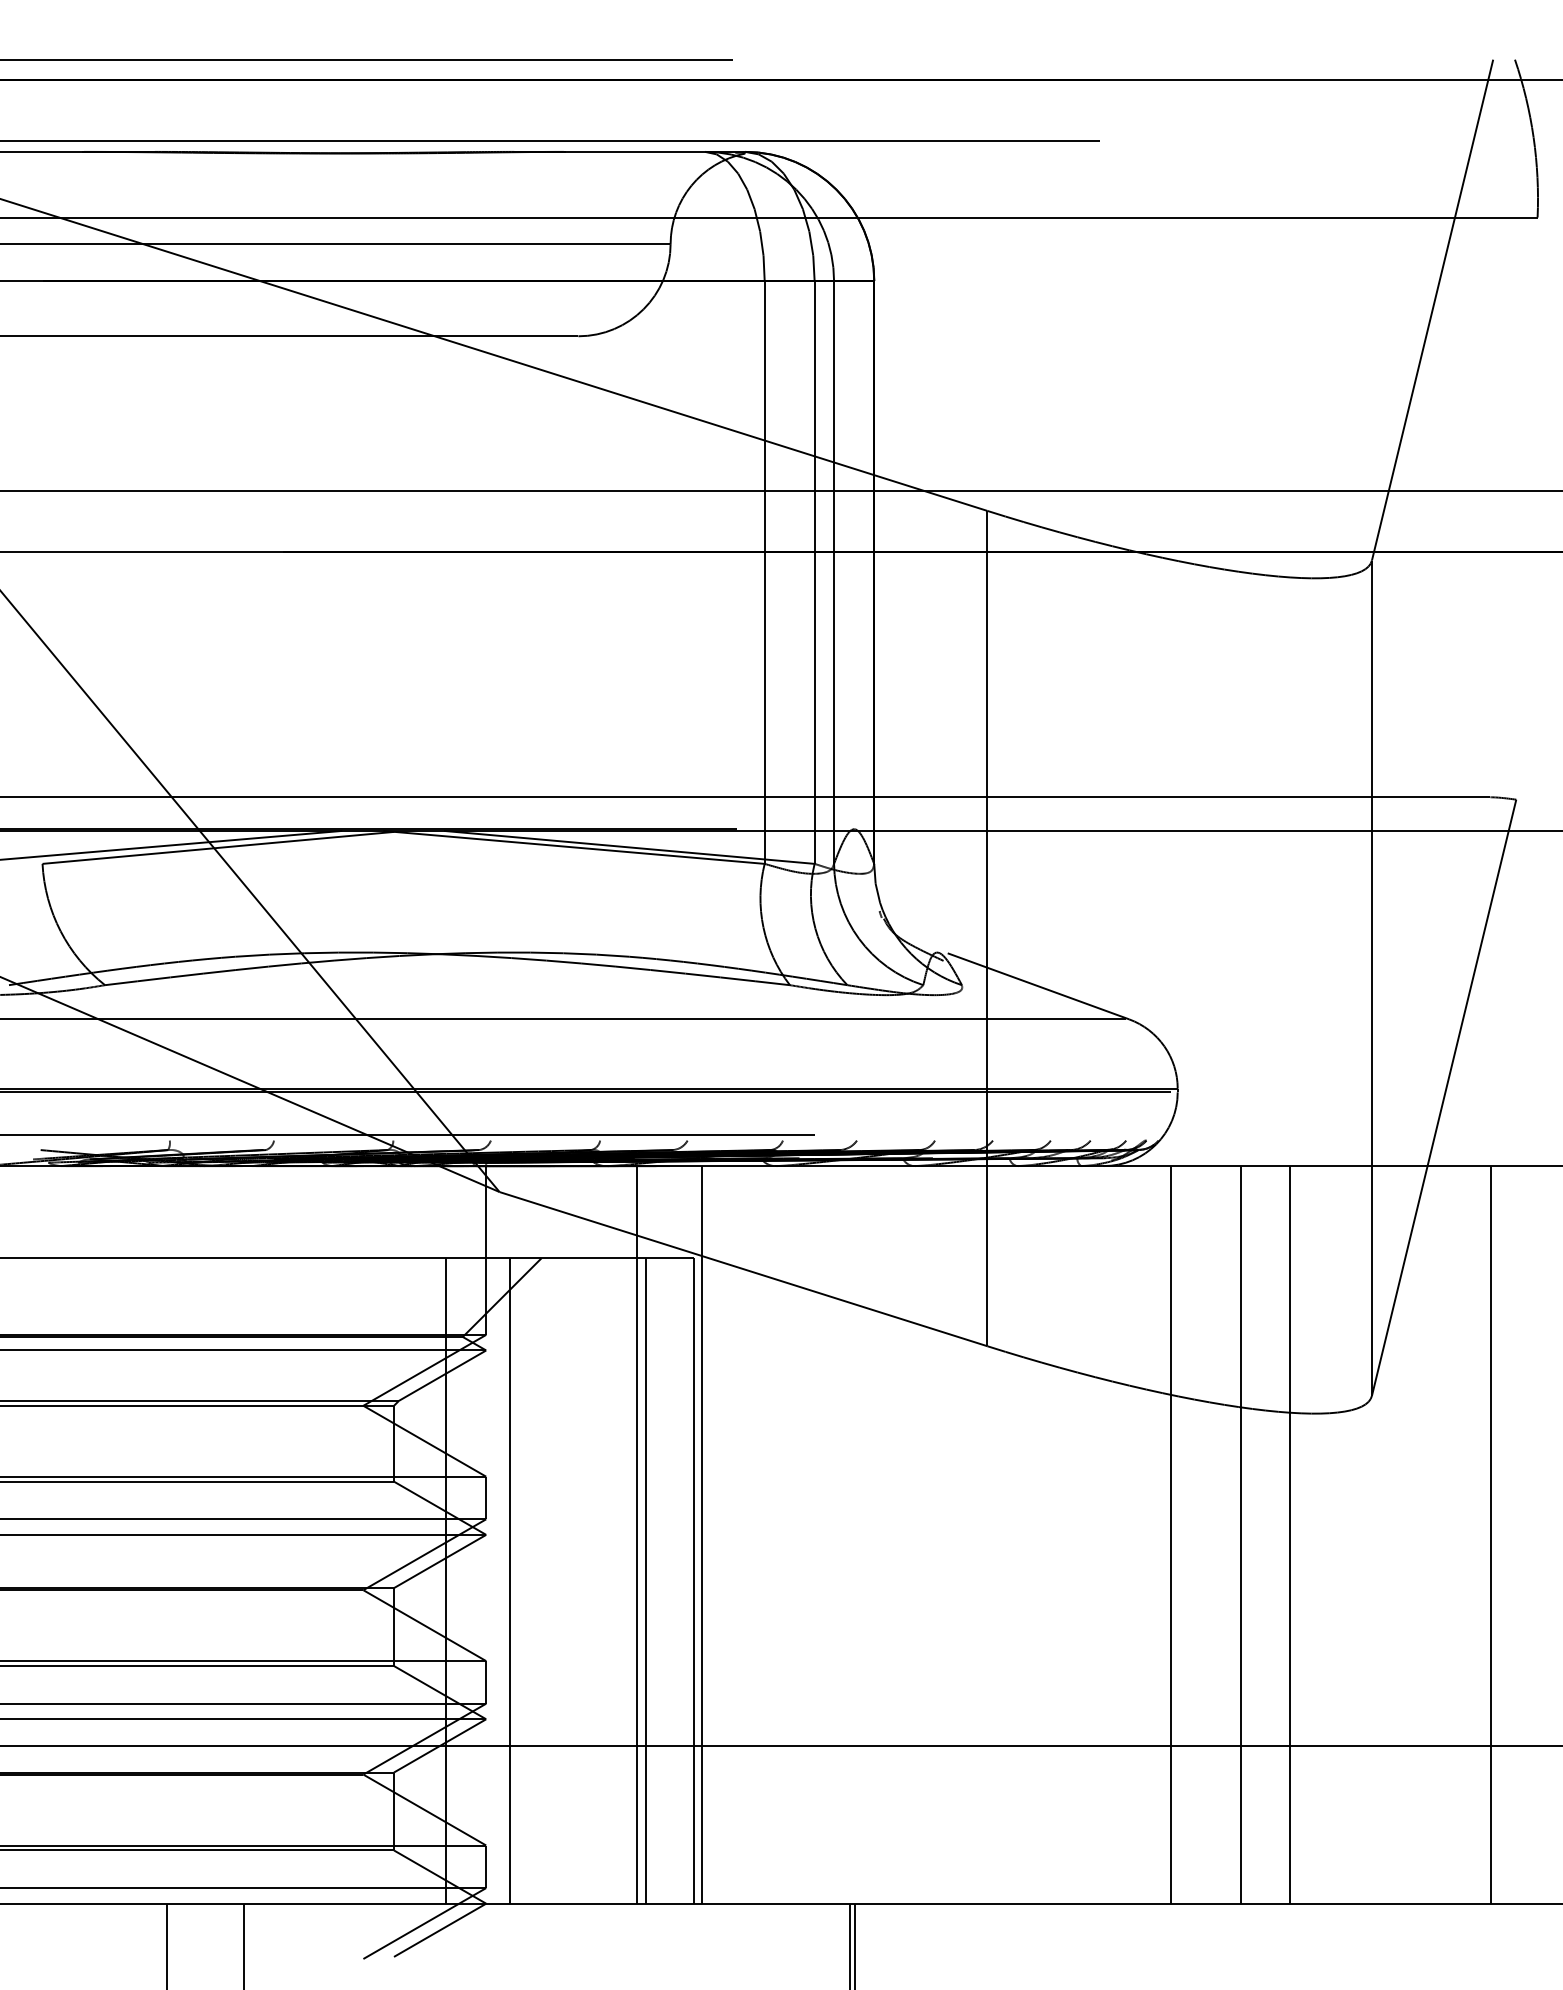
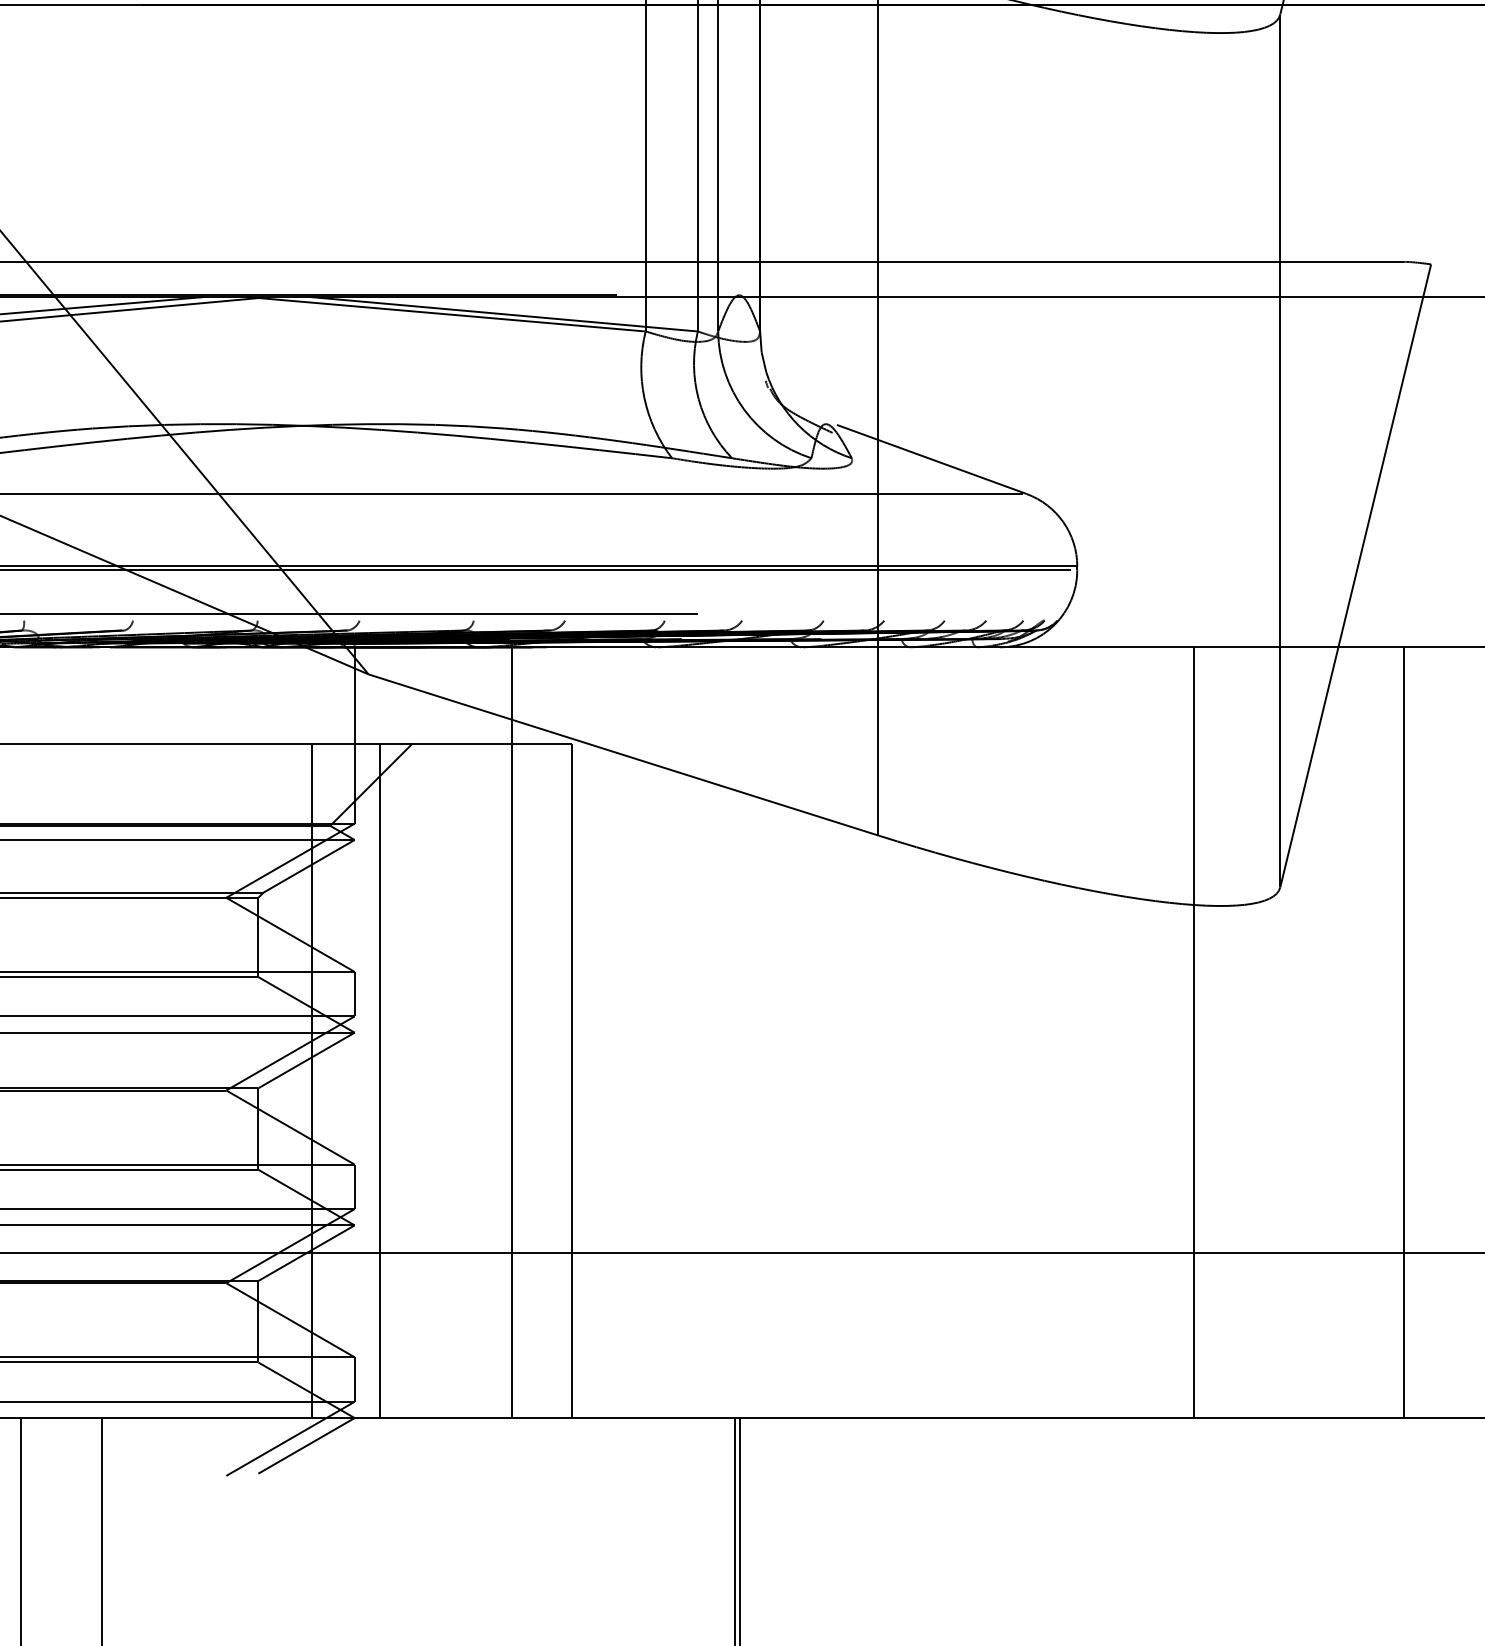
line: (702, 1534) -> (580, 1032), removed
line: (1171, 1534) -> (1070, 1032), removed
line: (1241, 1534) -> (1143, 1032), removed
line: (646, 1580) -> (522, 1080), removed

